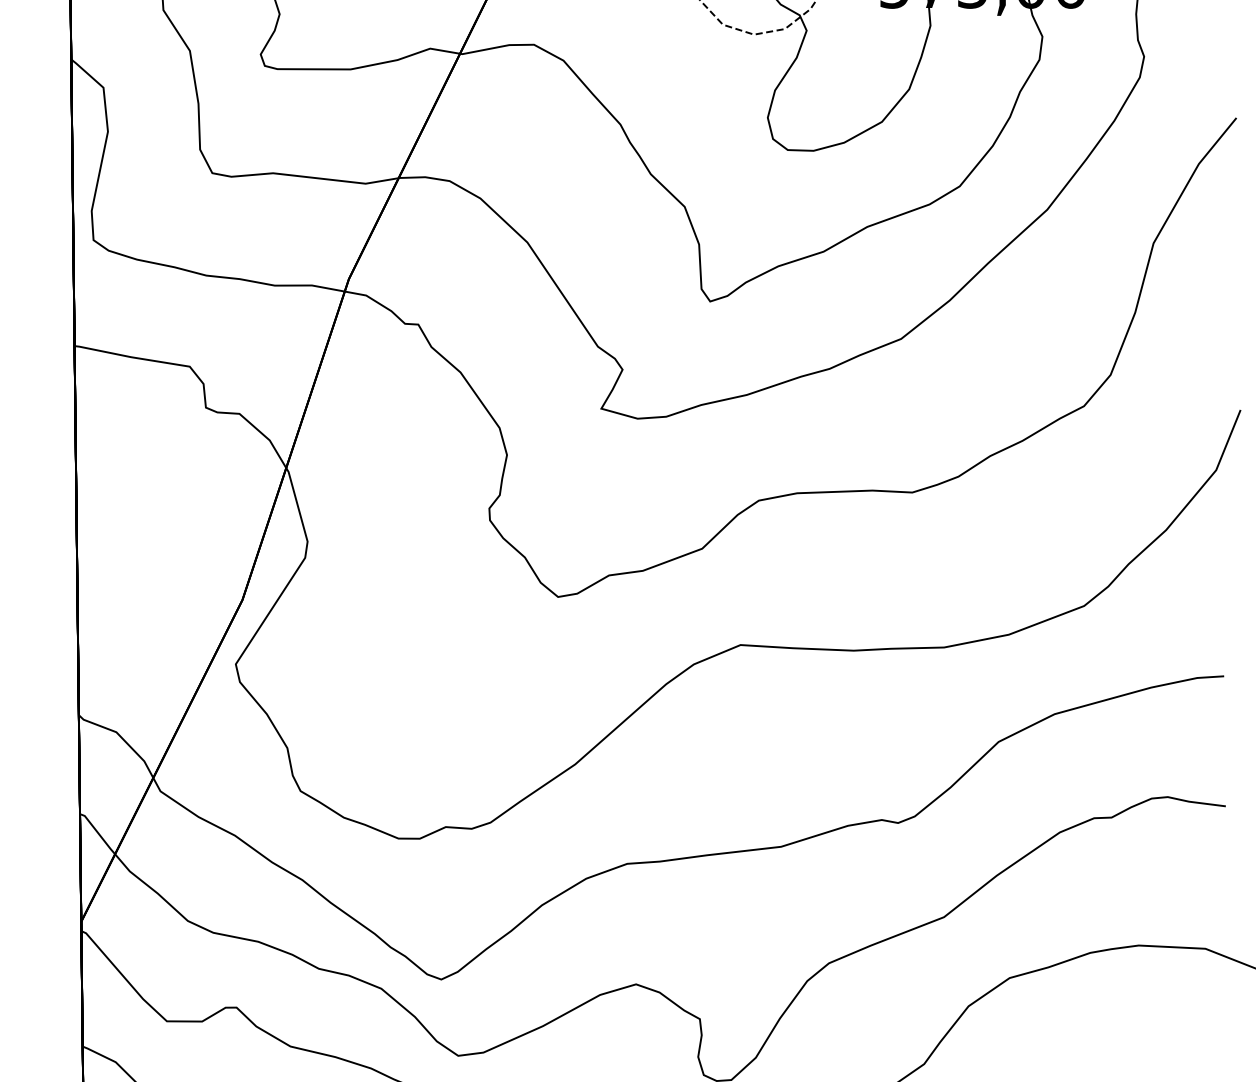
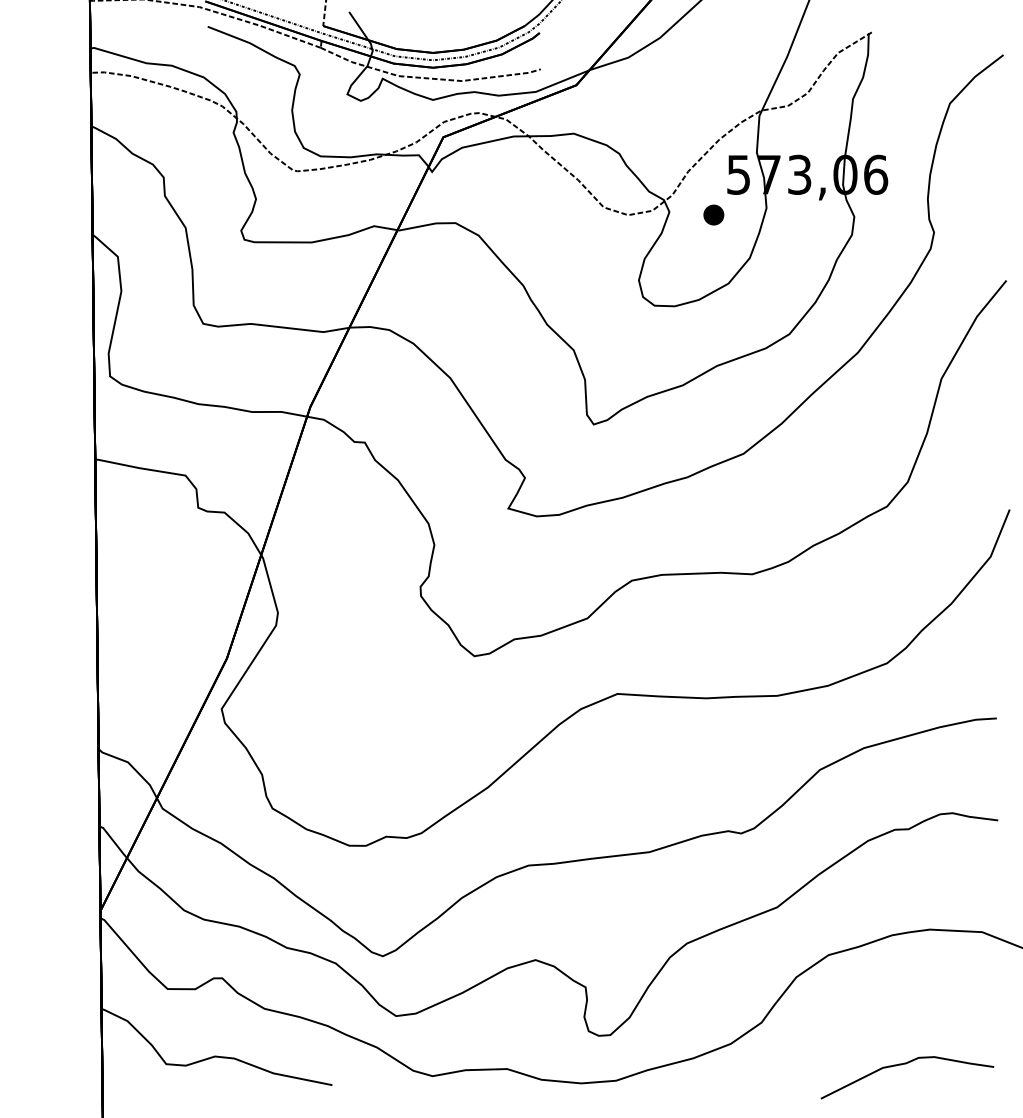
part: (862, 33) -> (713, 214), added

